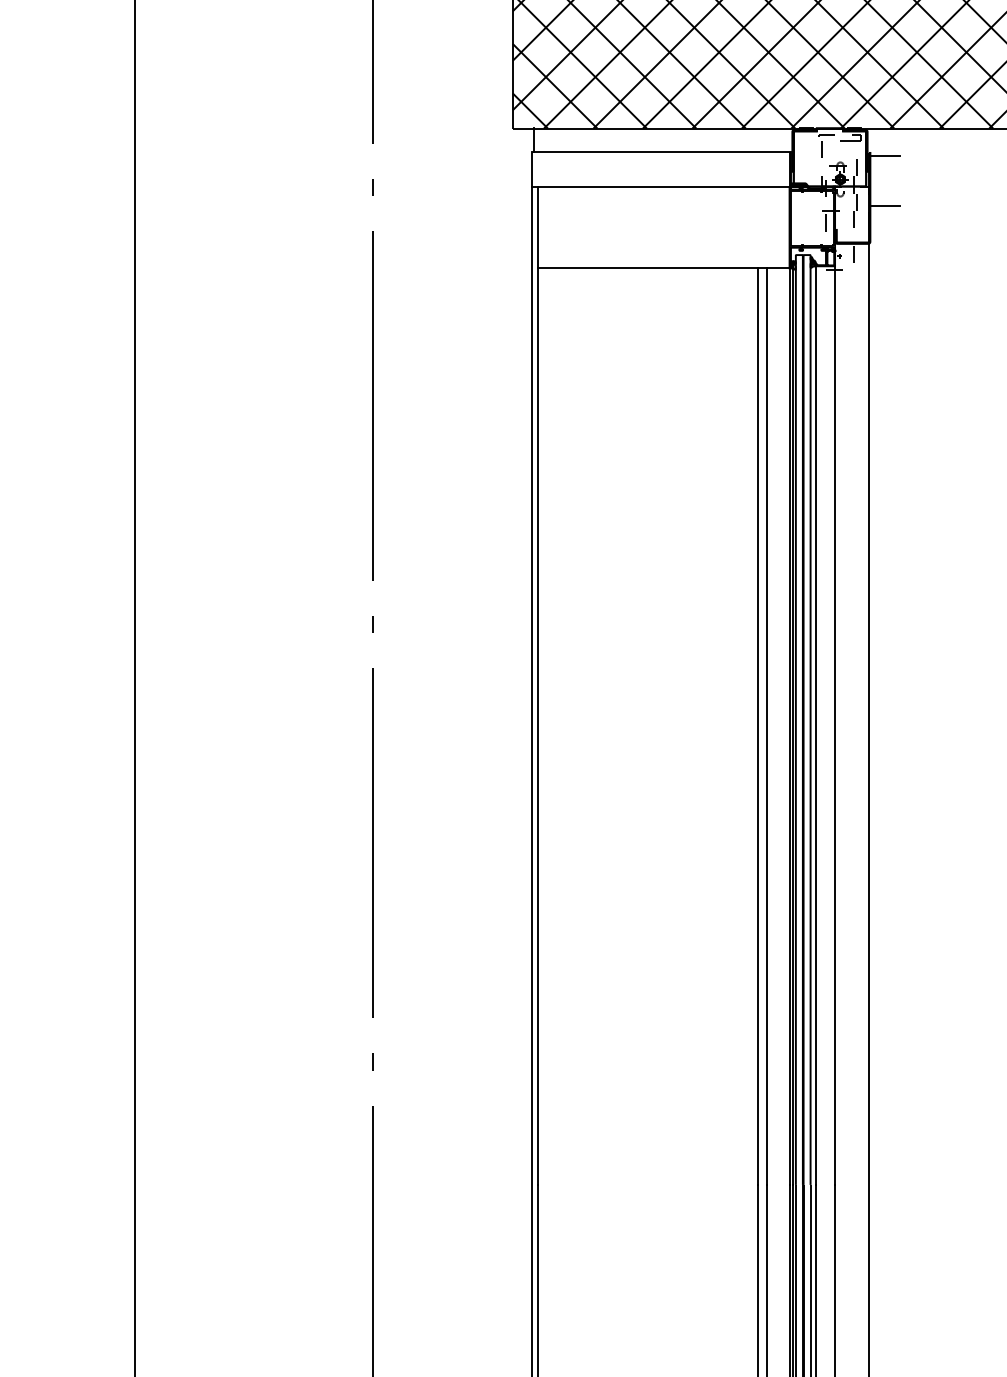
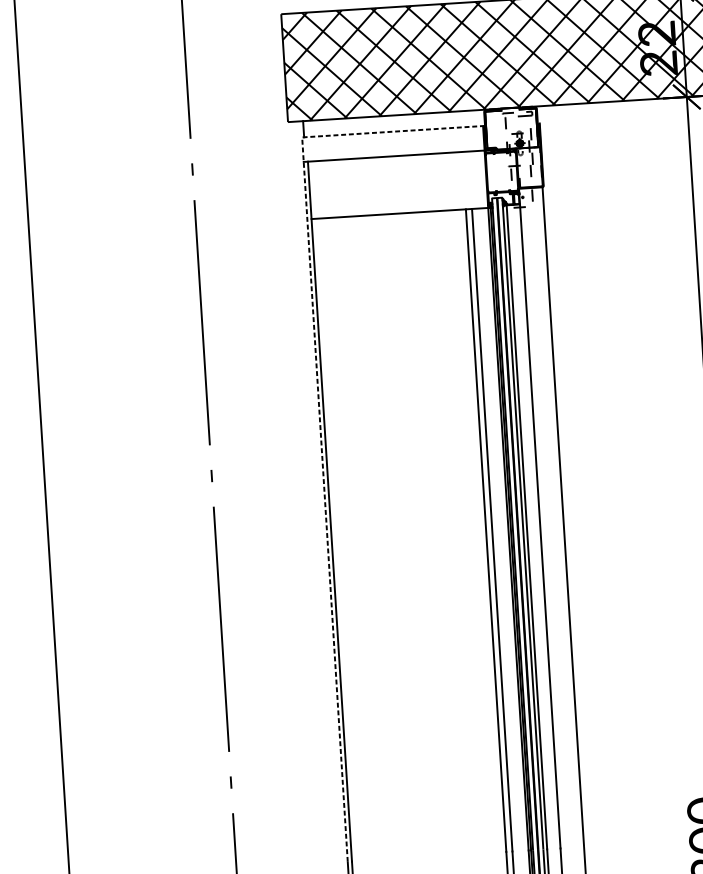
line: (885, 155) -> (550, 124), removed
line: (885, 206) -> (552, 160), removed
line: (531, 538) -> (319, 408), solid -> dashed

